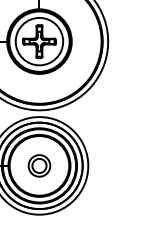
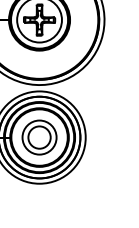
part: (39, 165) -> (39, 137), size x1.67

